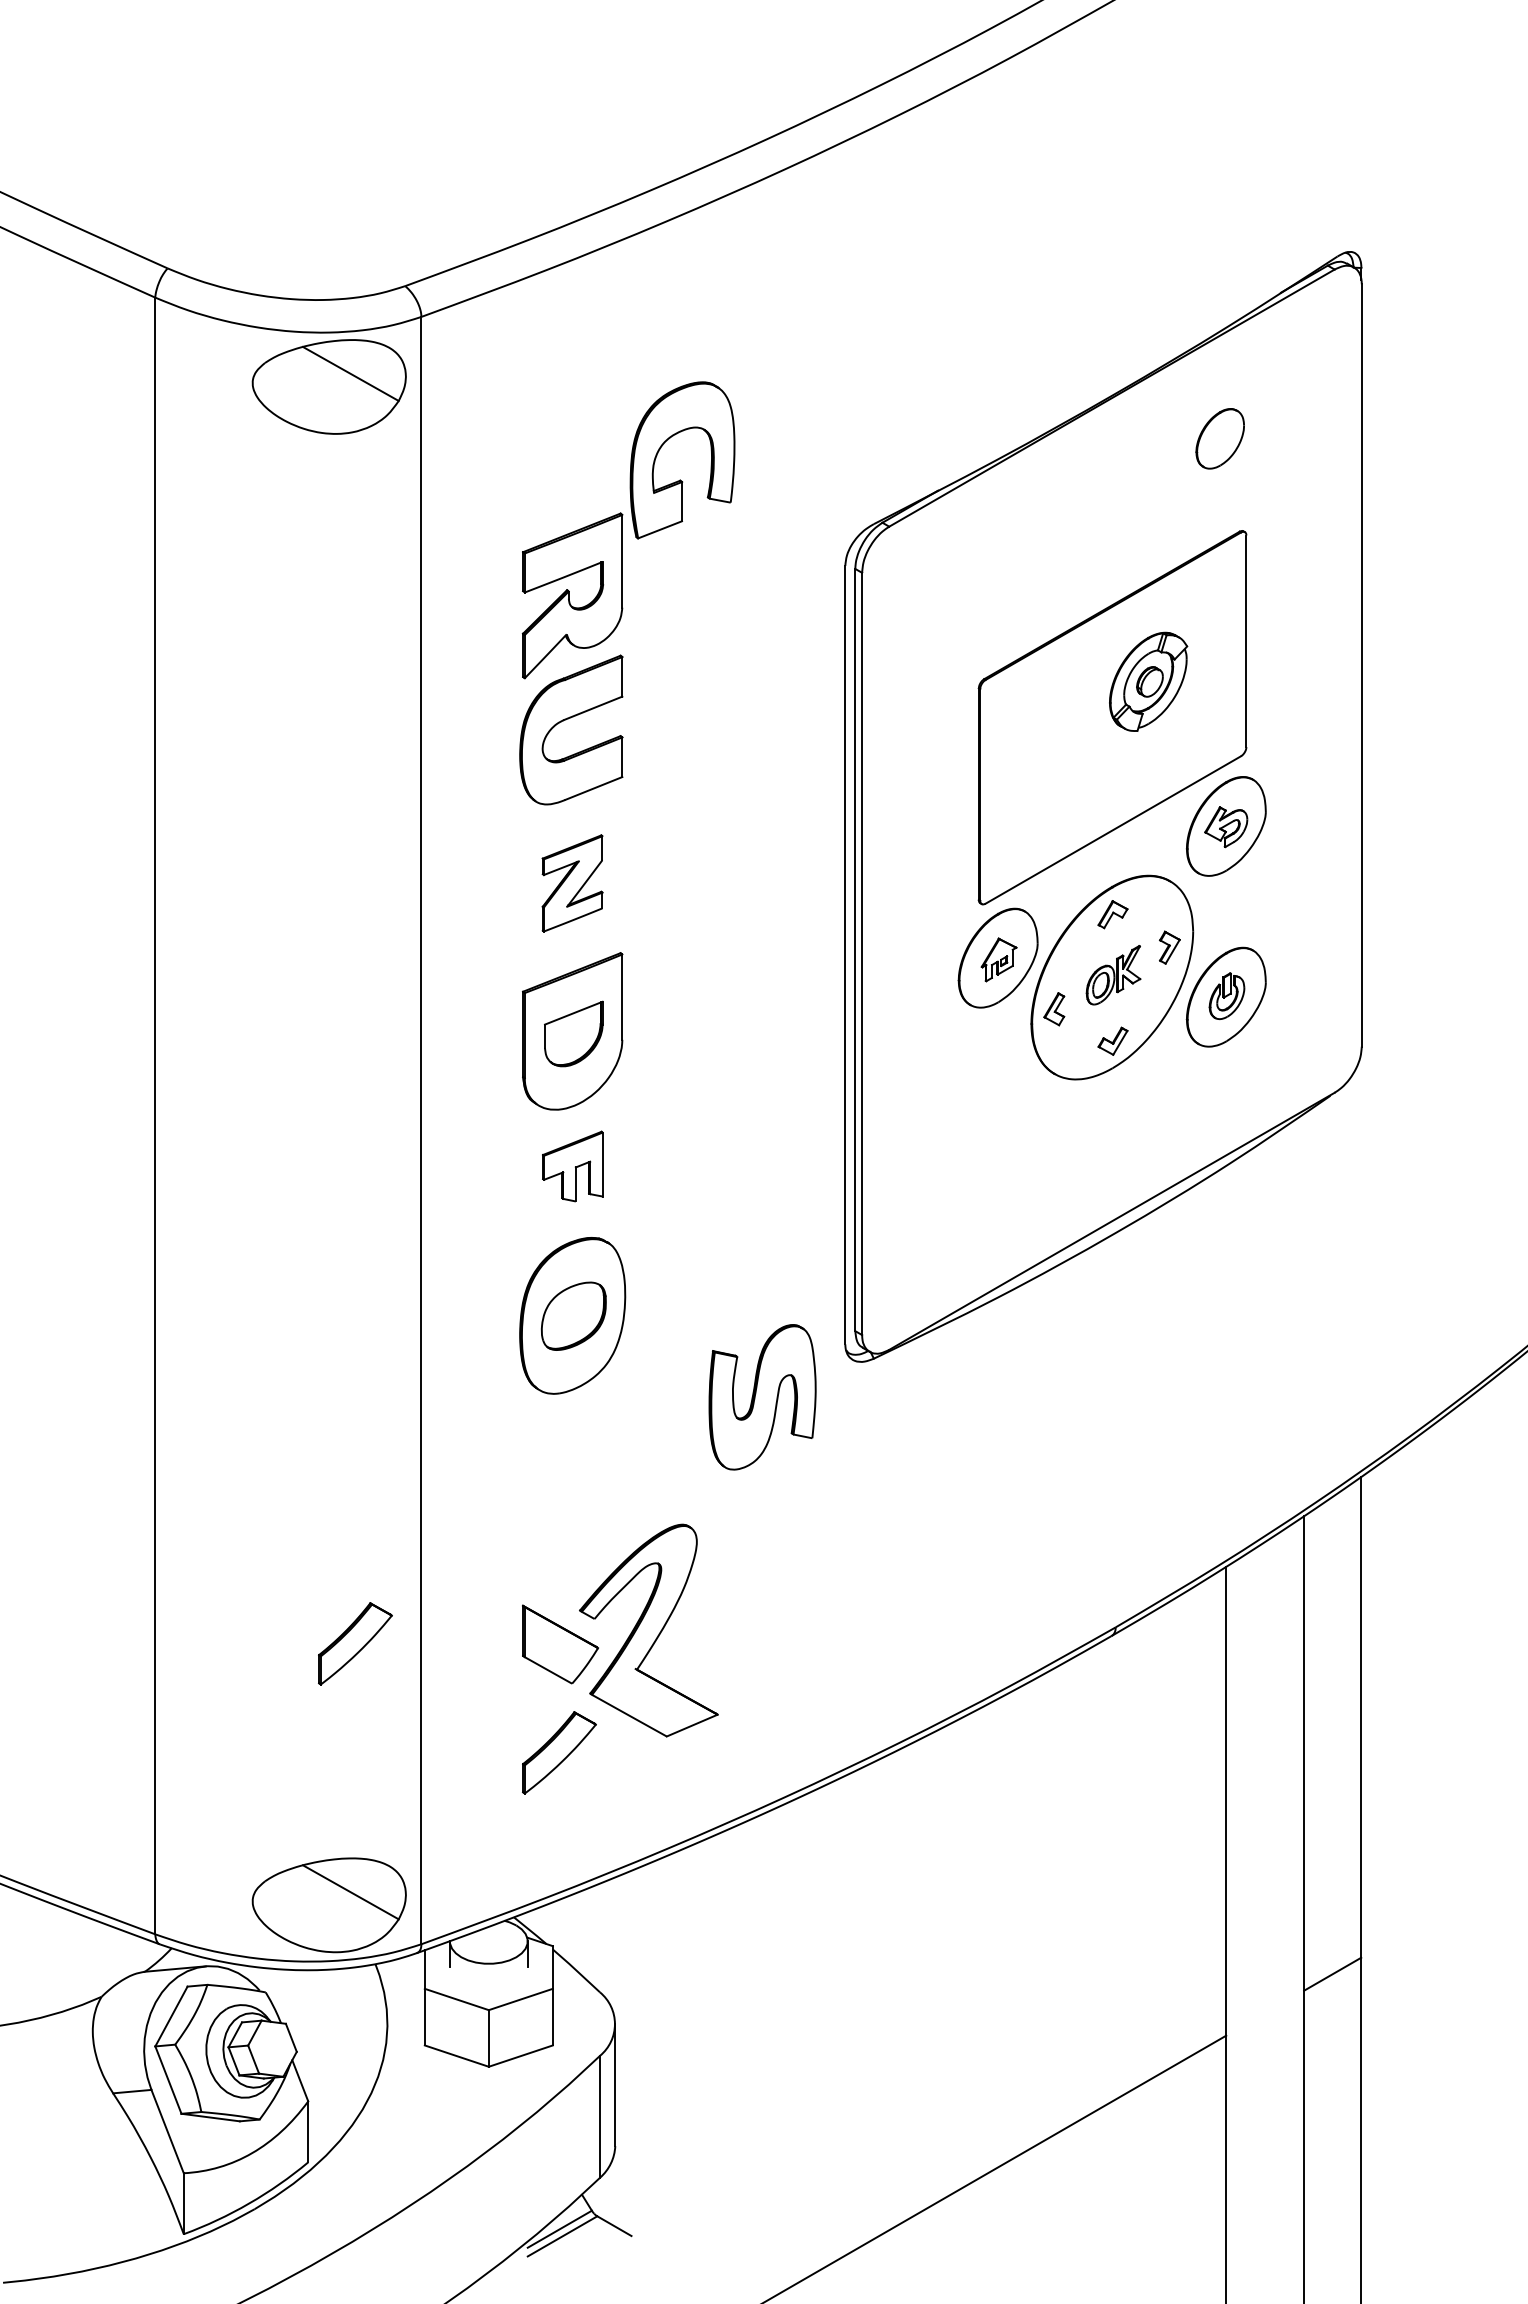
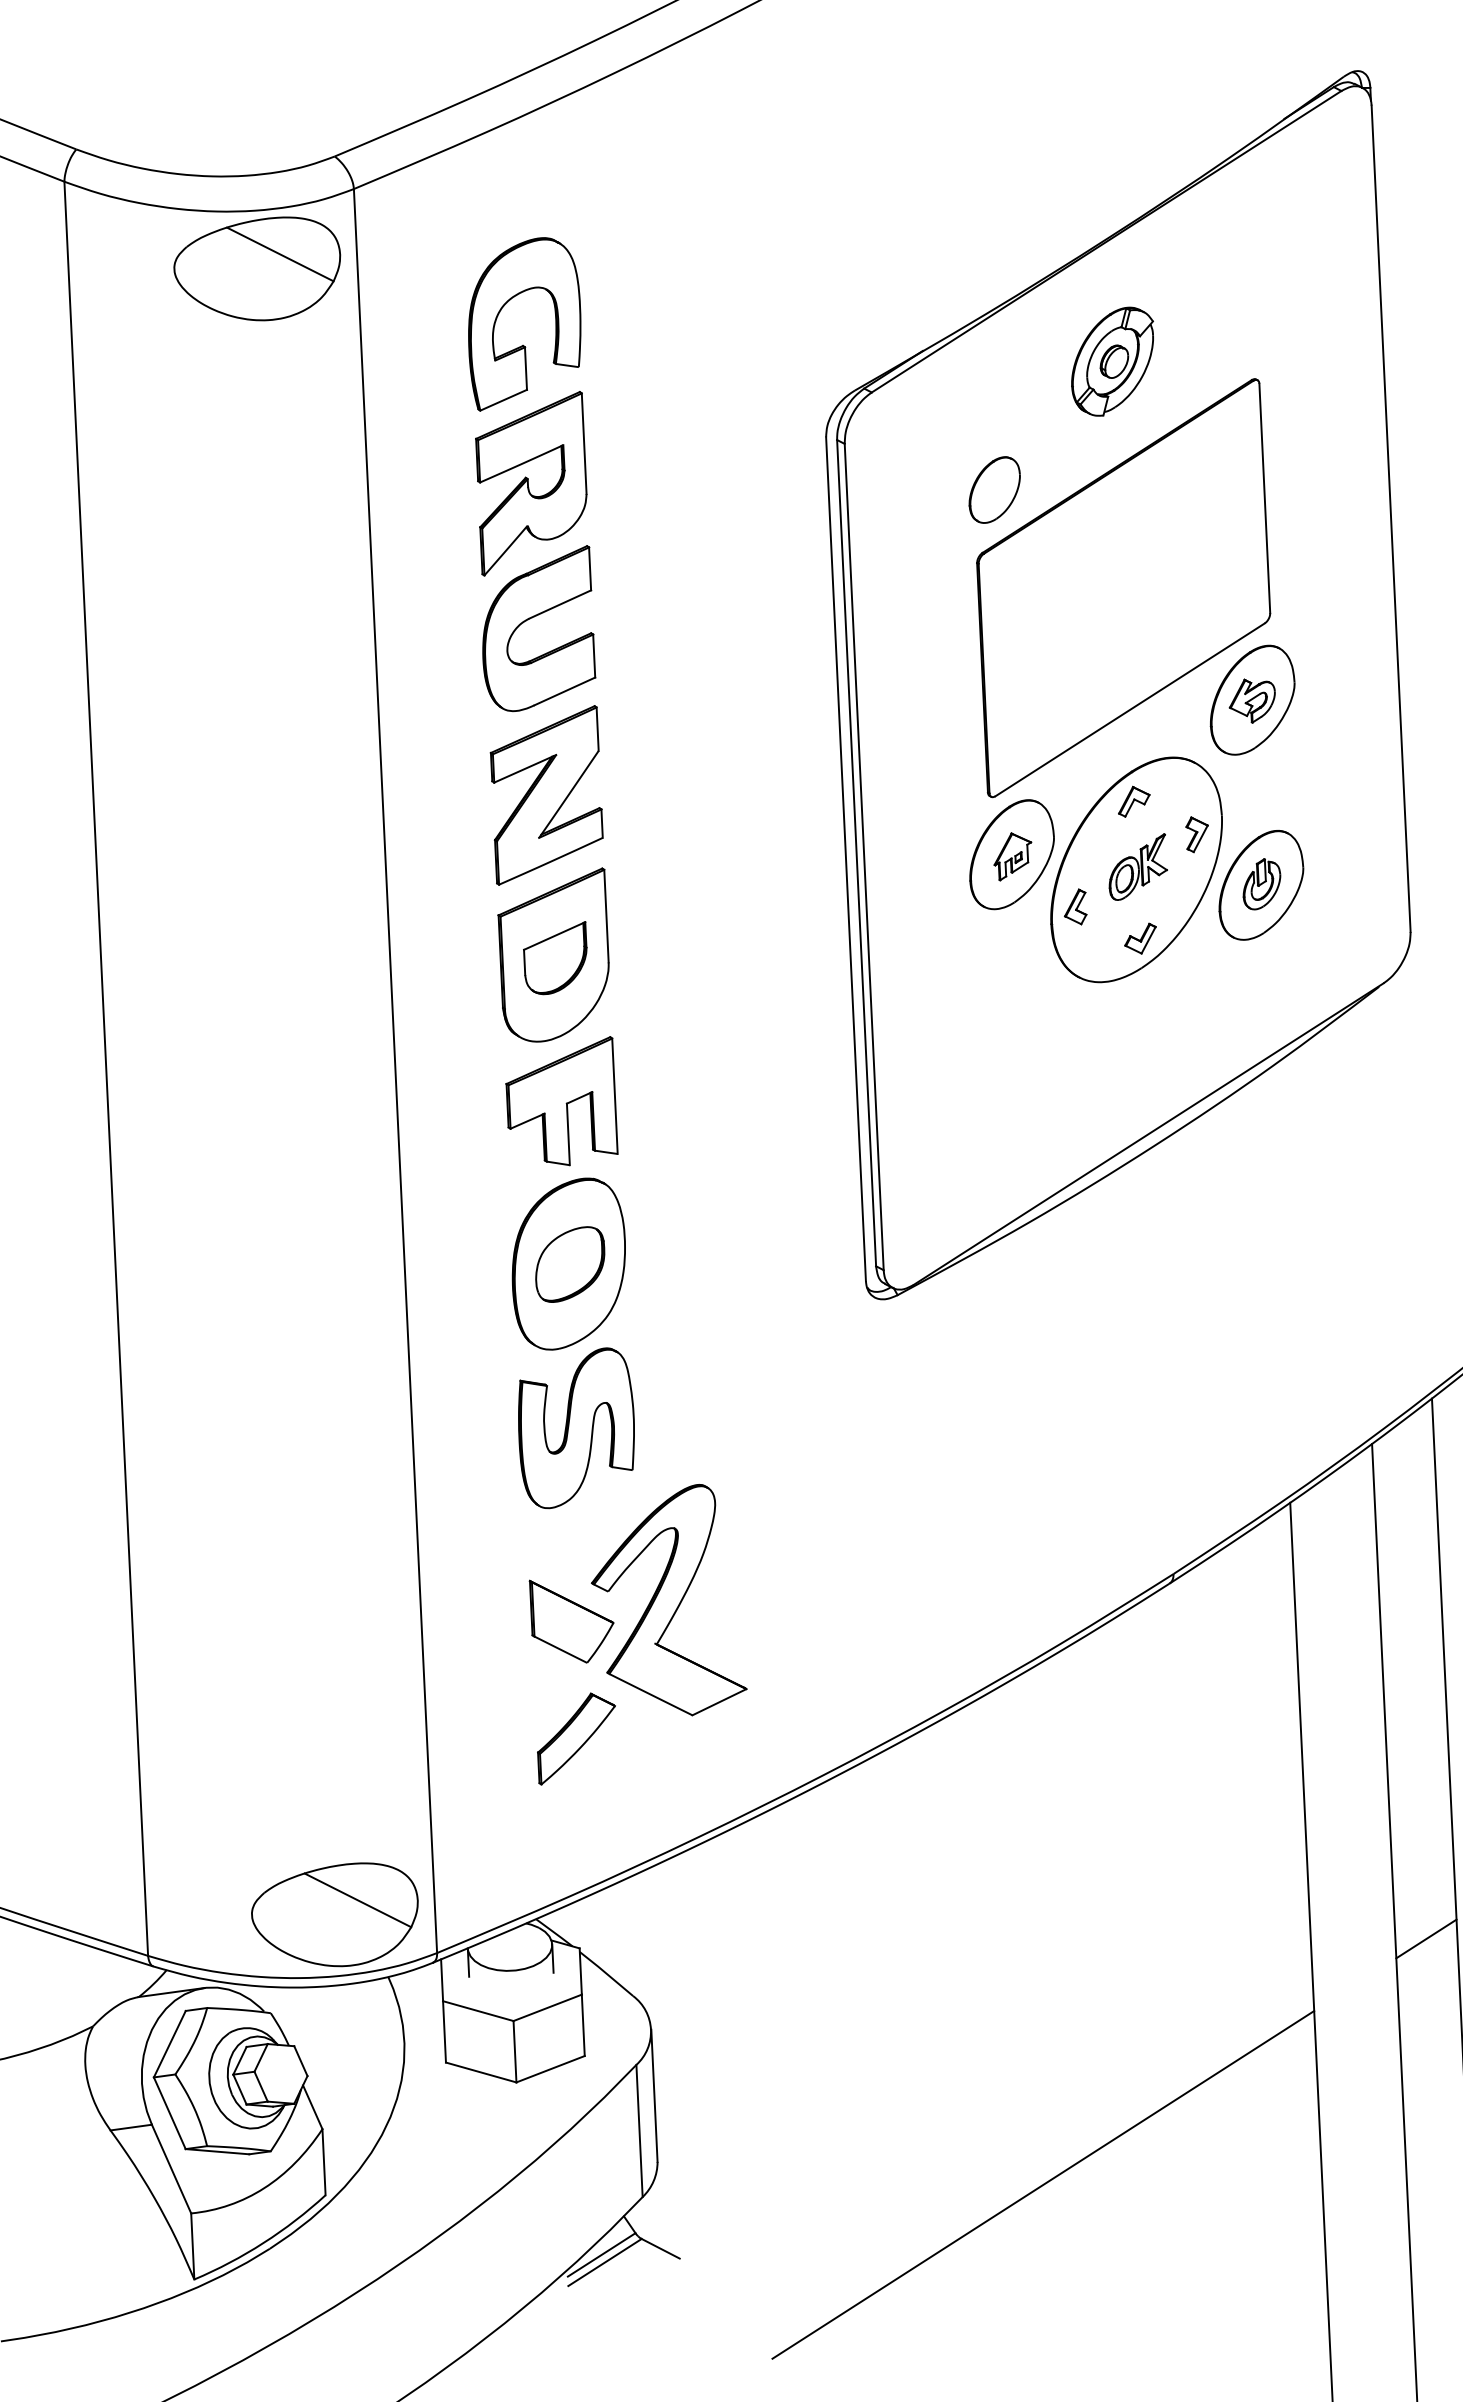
part: (1219, 438) -> (993, 489), moved
part: (680, 479) -> (523, 344), moved
part: (1148, 681) -> (1112, 361), moved
part: (572, 883) -> (546, 795), size x1.67
part: (572, 1166) -> (561, 1102), size x1.67
part: (762, 1397) -> (576, 1428), moved
part: (355, 1643) -> (350, 1630), removed

